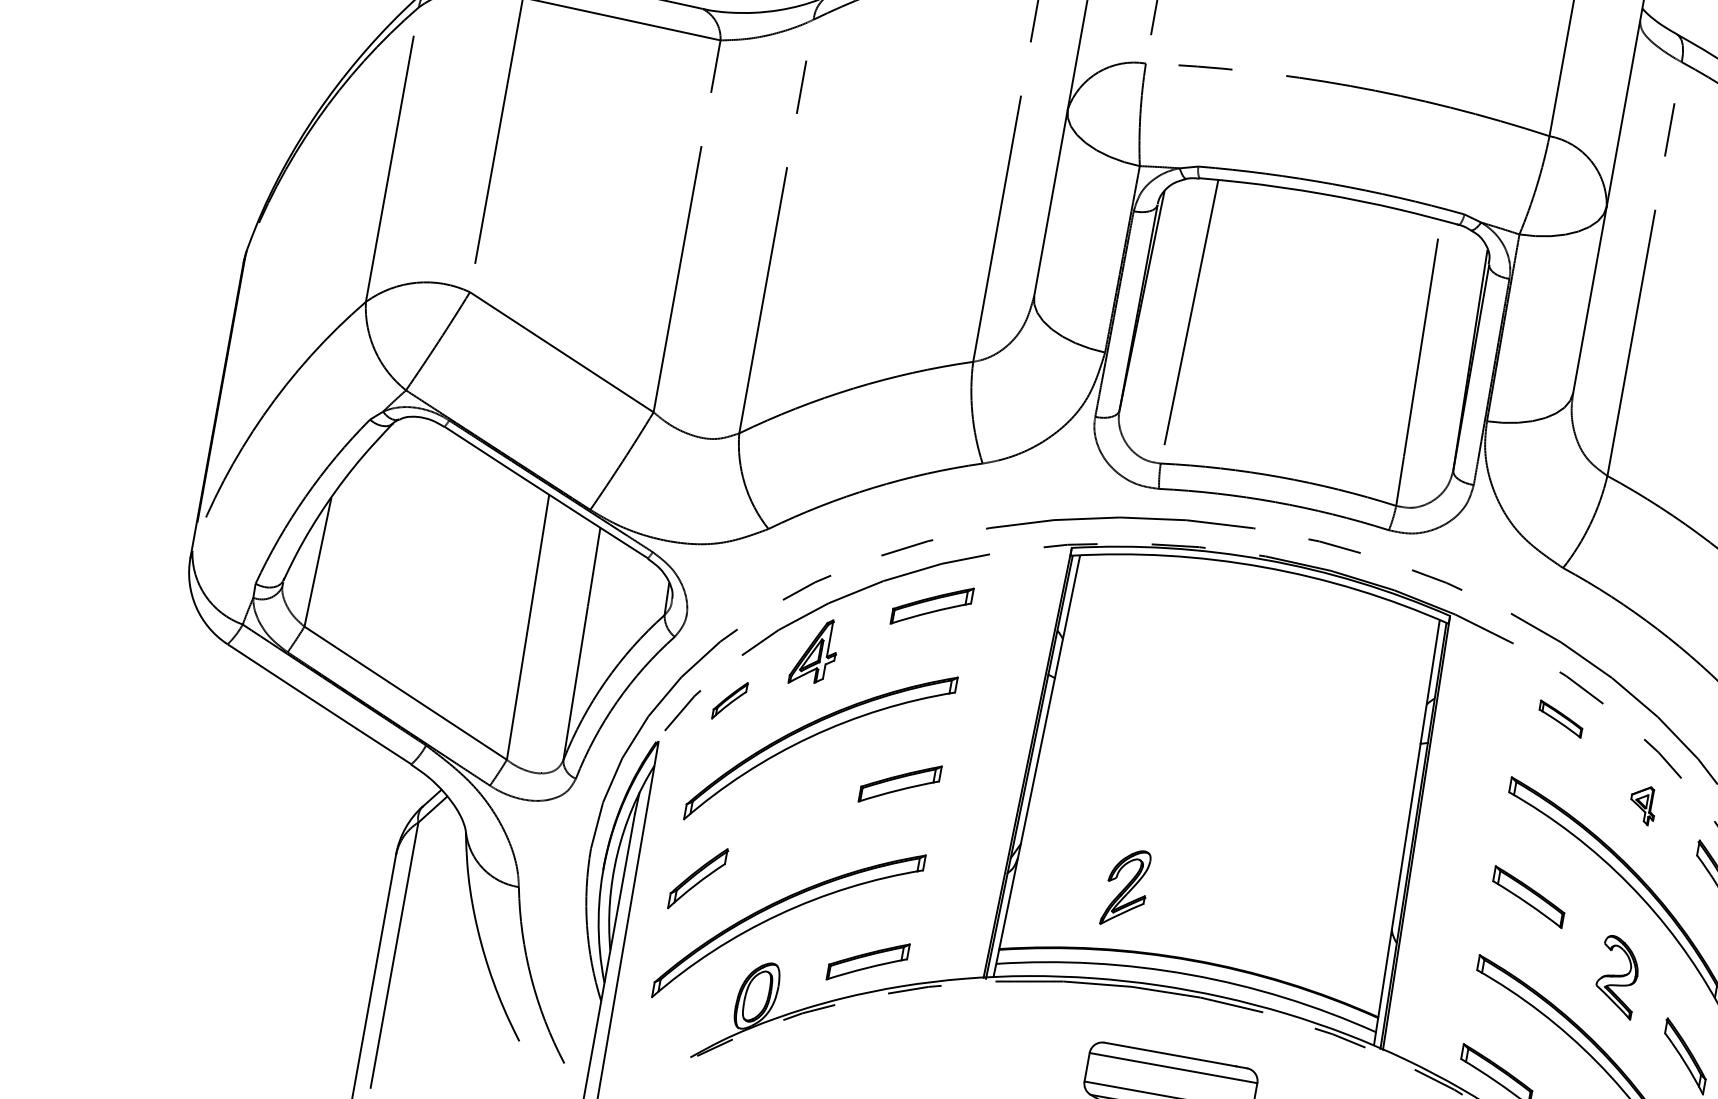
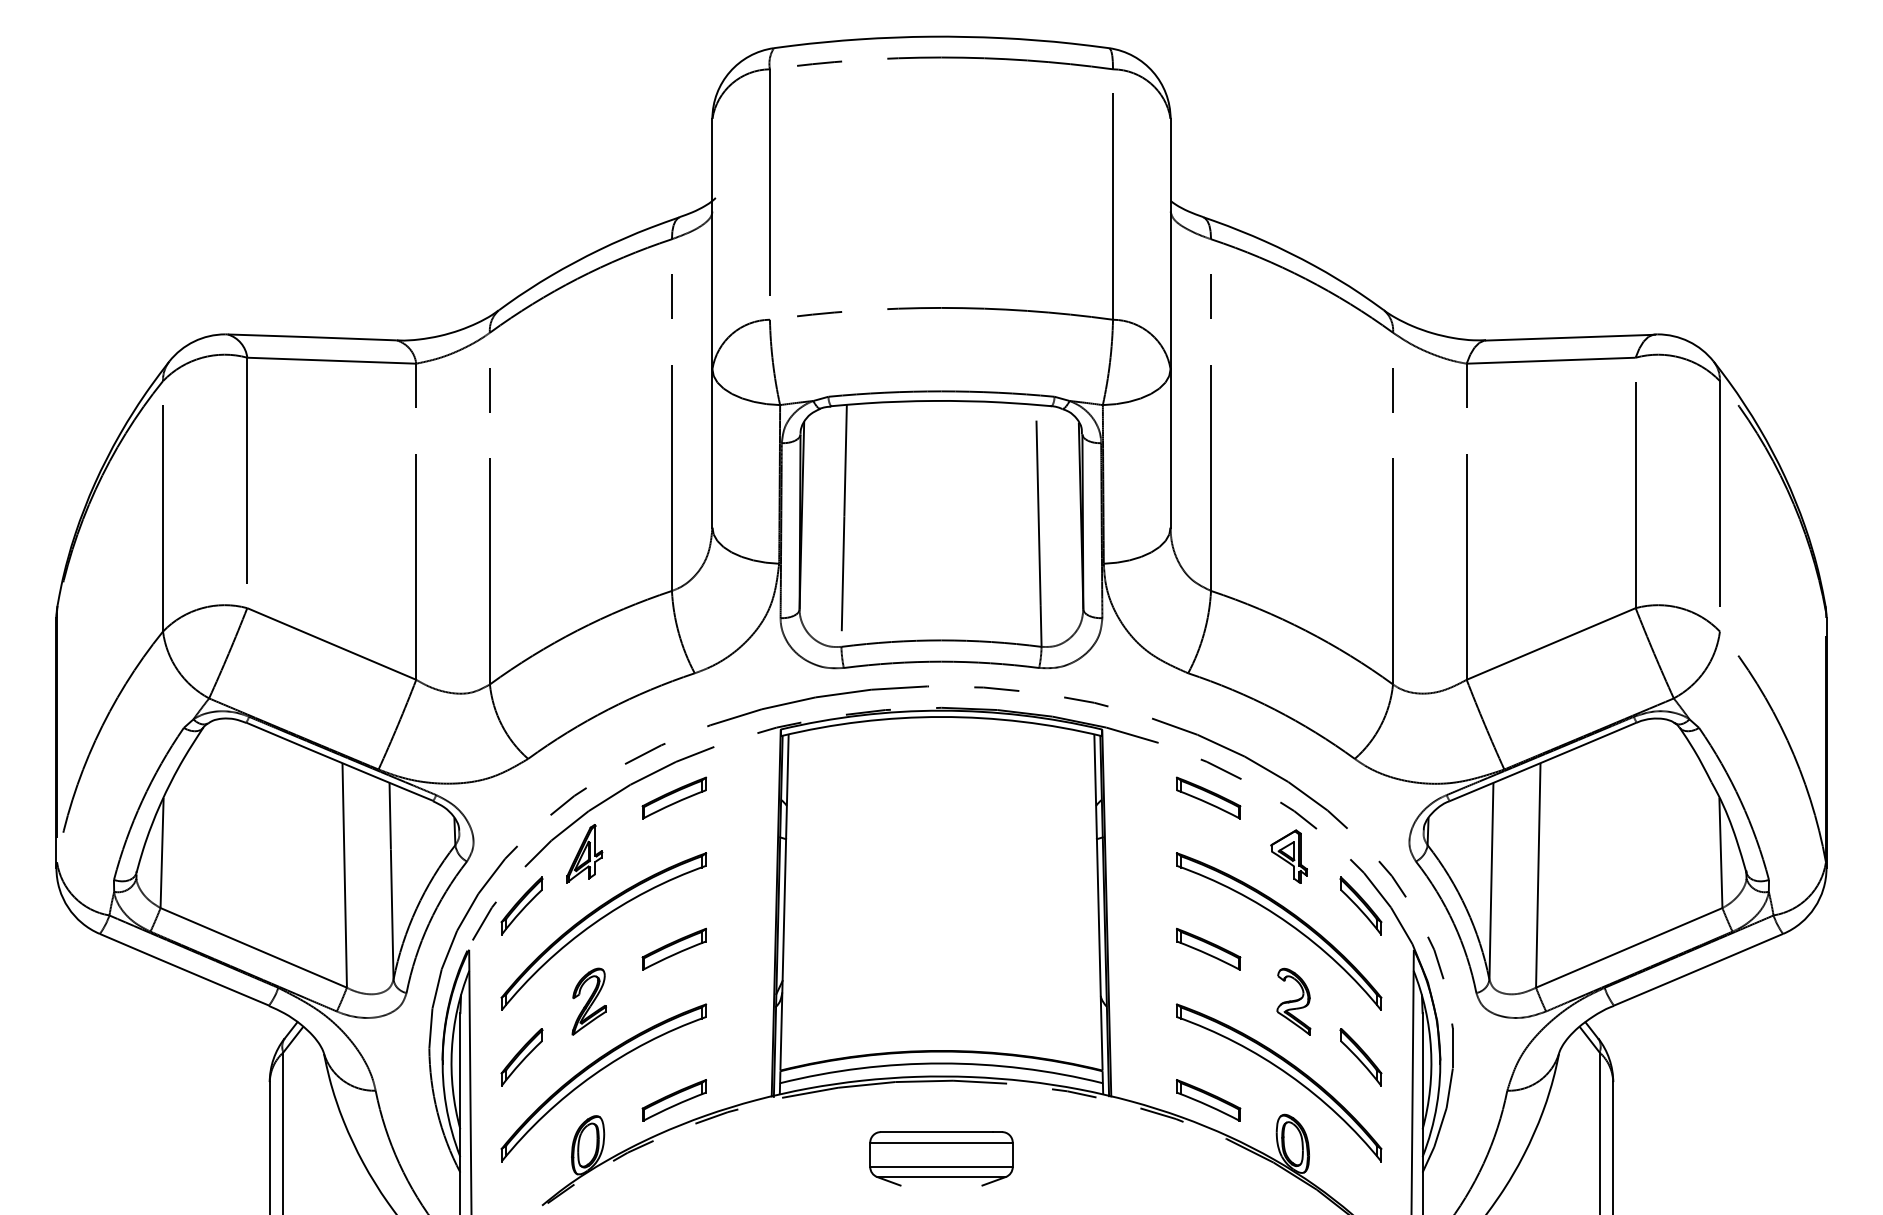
part: (729, 700) -> (521, 905), size x1.67
part: (1560, 718) -> (1208, 797), size x1.67
part: (1642, 804) -> (1288, 856), size x1.67
part: (1125, 887) -> (588, 1001), moved

